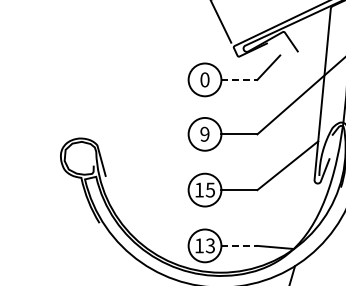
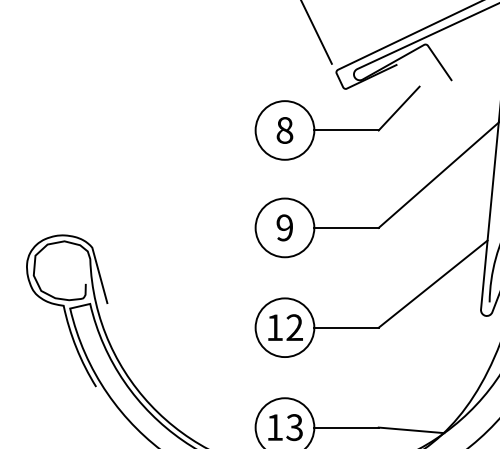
line: (239, 79) -> (346, 129), dashed -> solid
text: (204, 80) -> (284, 131), 0 -> 8
text: (210, 189) -> (294, 326), 15 -> 12
line: (239, 245) -> (346, 426), dashed -> solid

